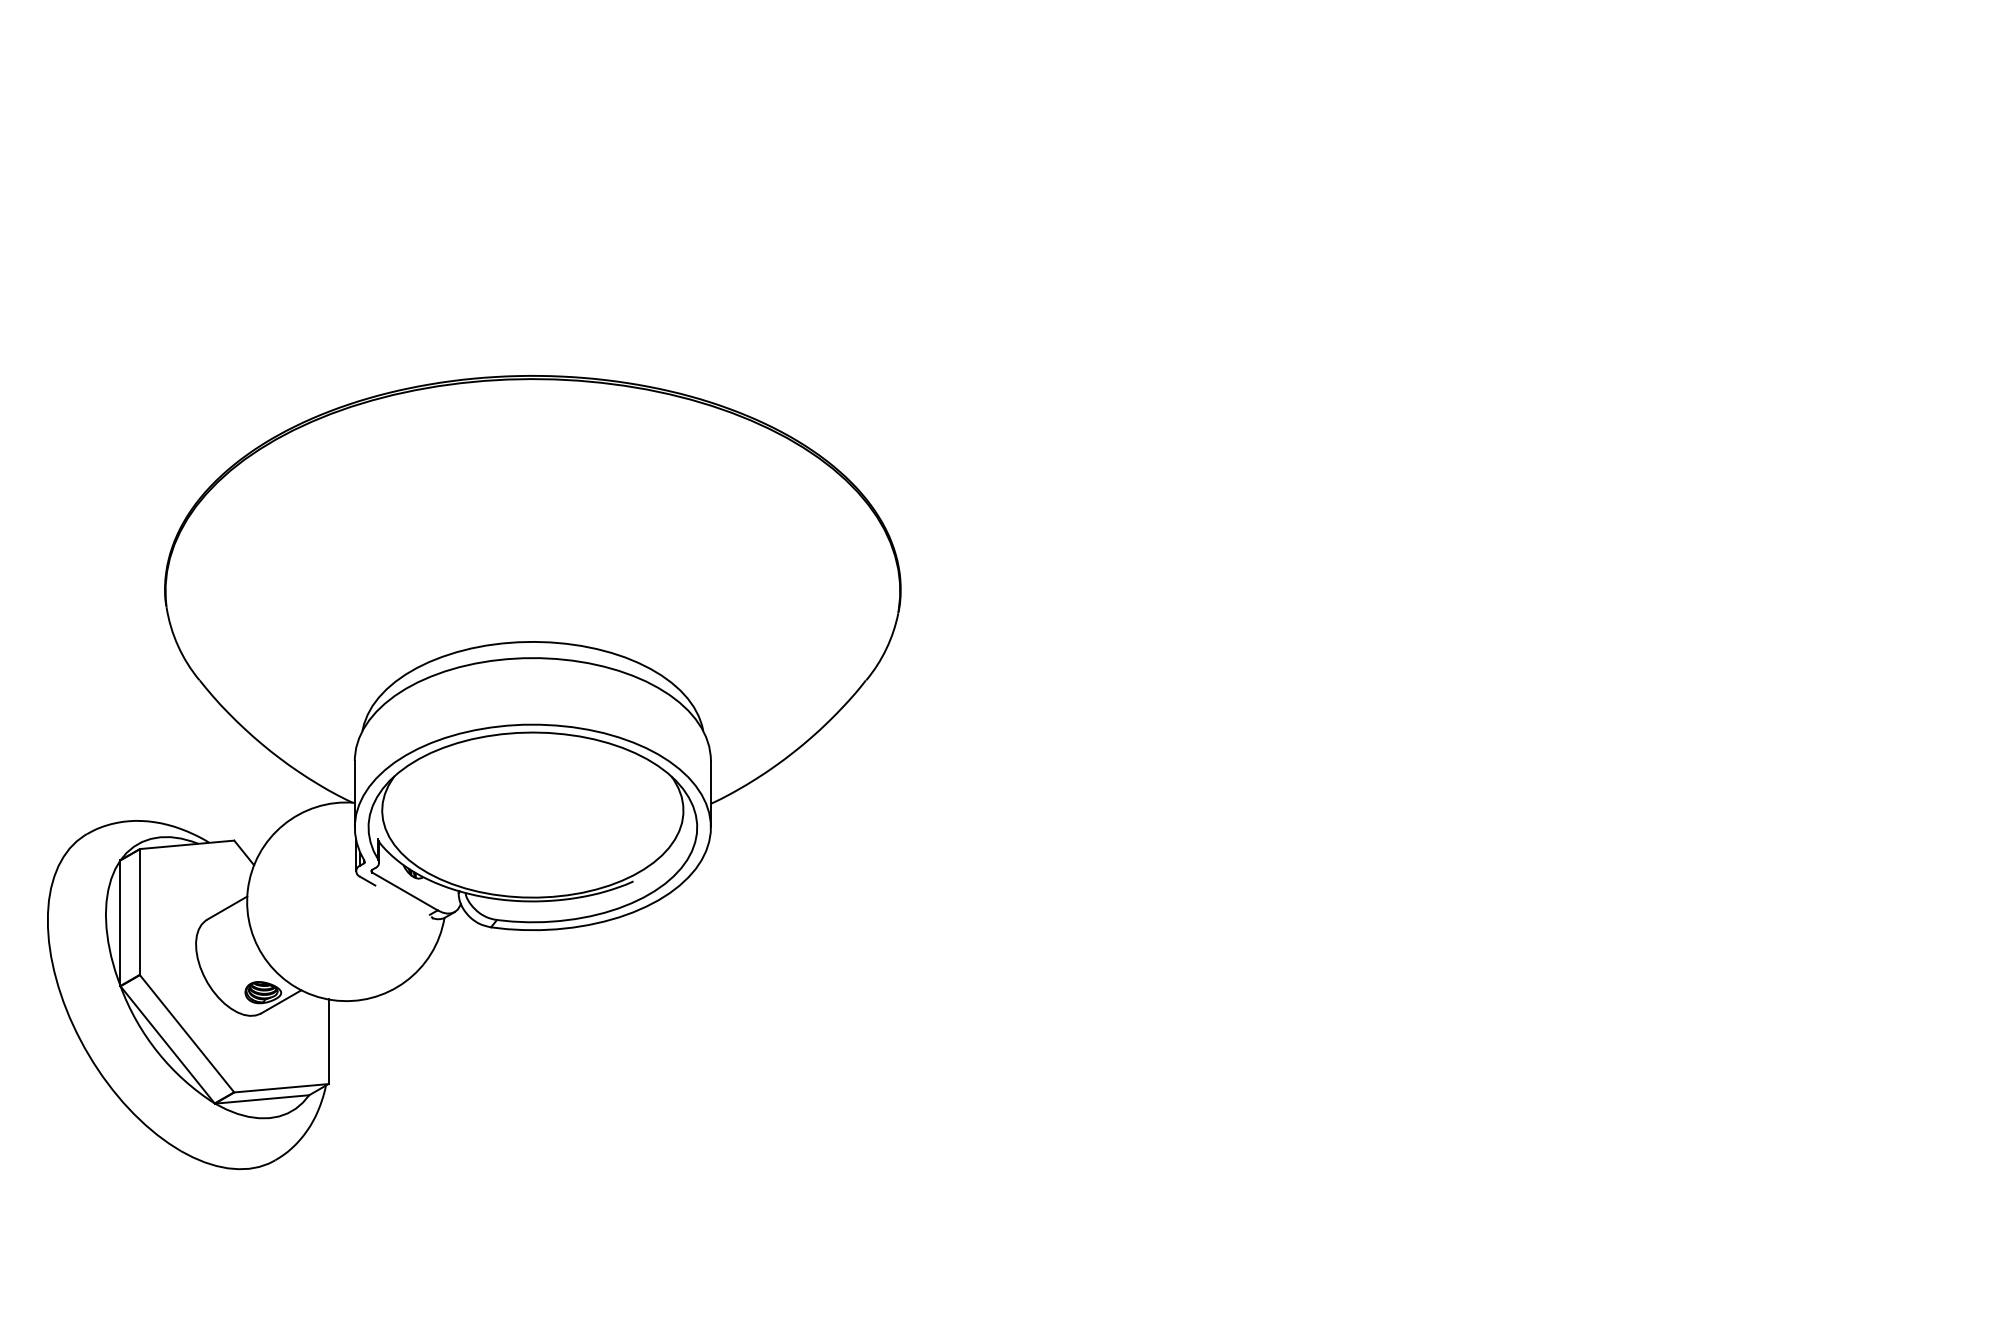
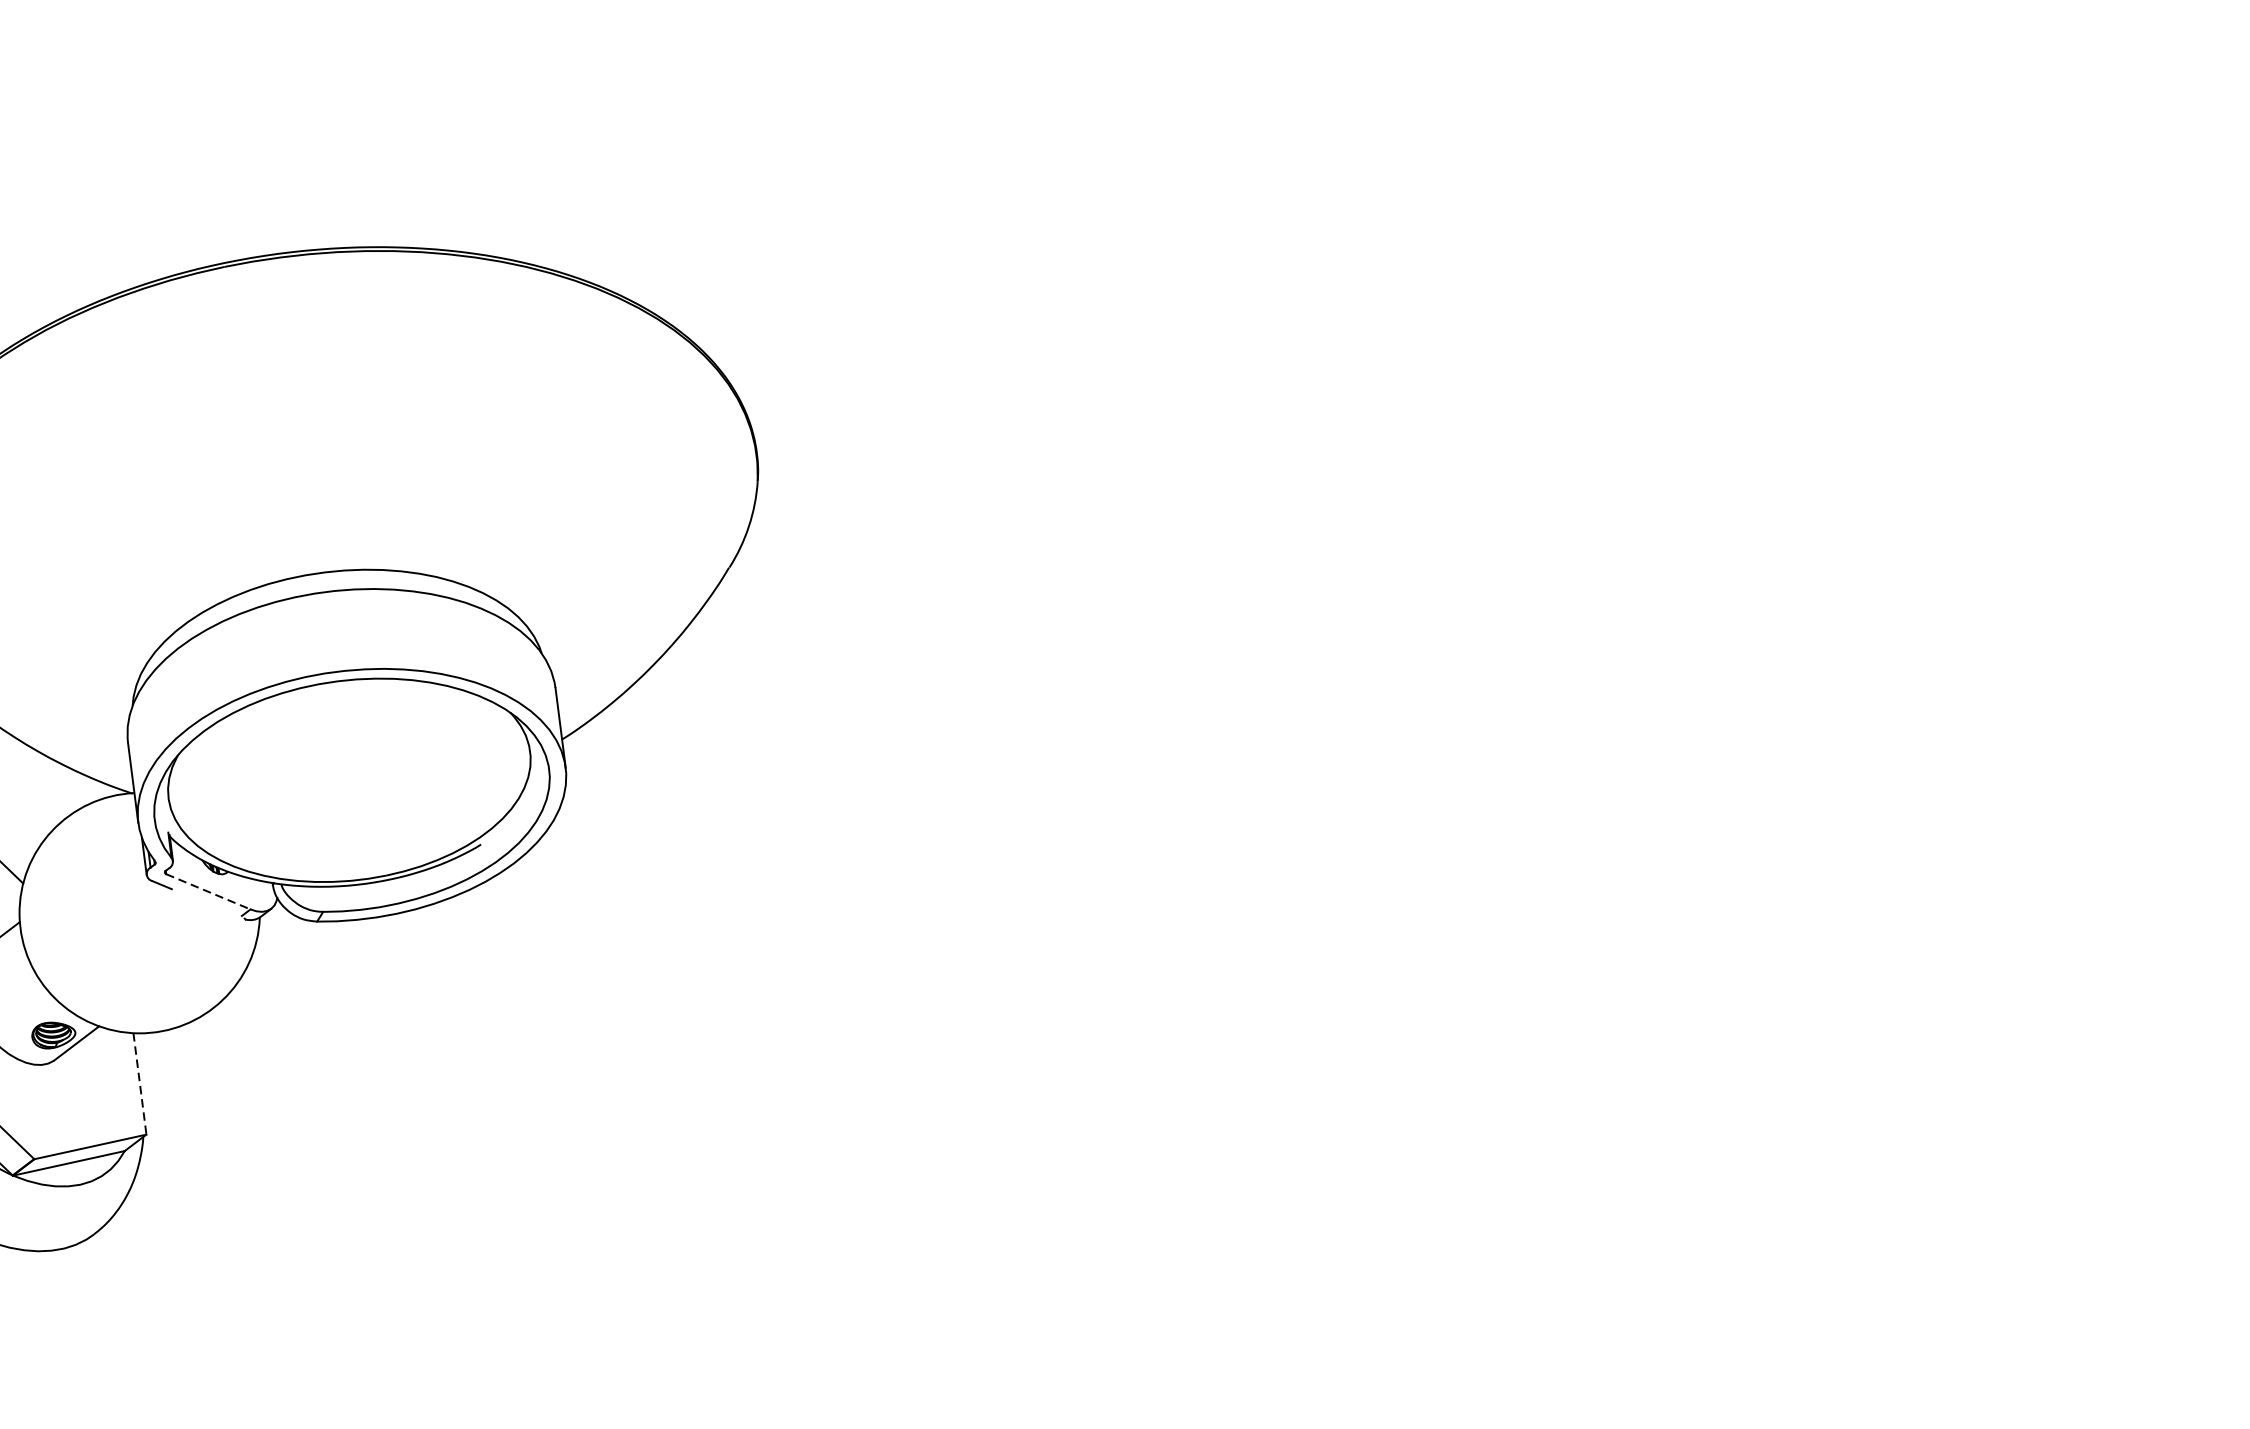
line: (405, 891) -> (208, 891), solid -> dashed
line: (328, 1042) -> (139, 1084), solid -> dashed

